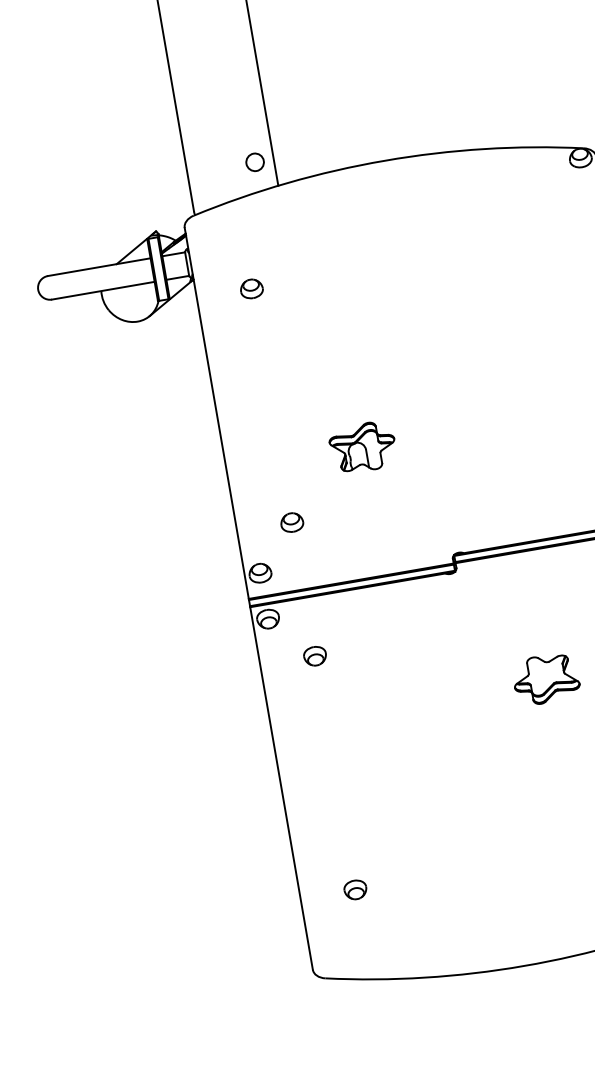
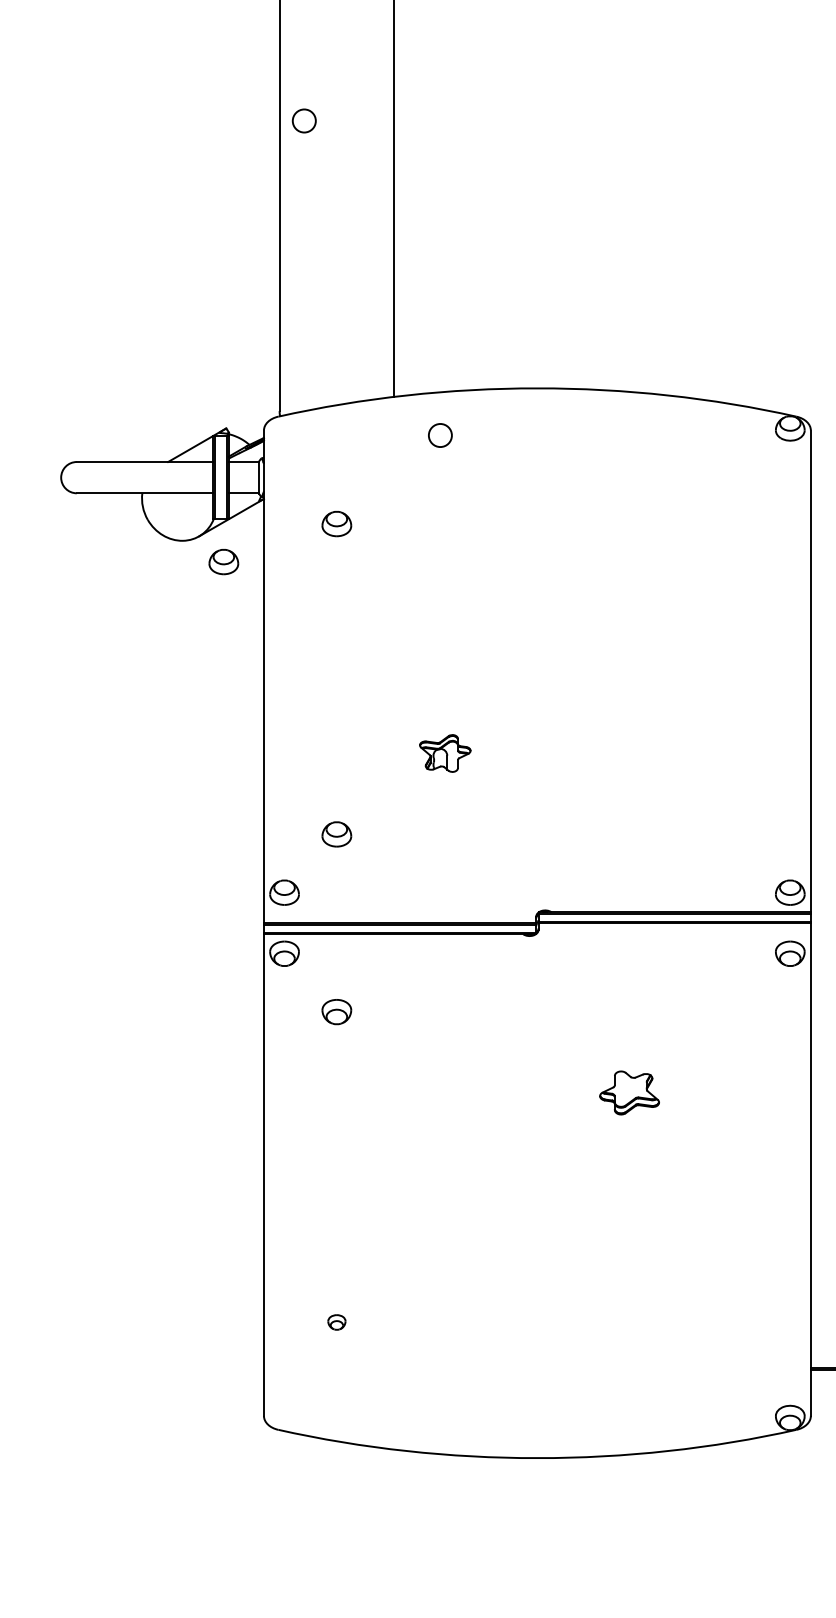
circle: (255, 162) -> (440, 435), moved
part: (171, 332) -> (223, 562), added
part: (363, 447) -> (445, 753), size x0.6
part: (545, 678) -> (629, 1092), size x0.7
part: (355, 890) -> (336, 1322), size x0.6

